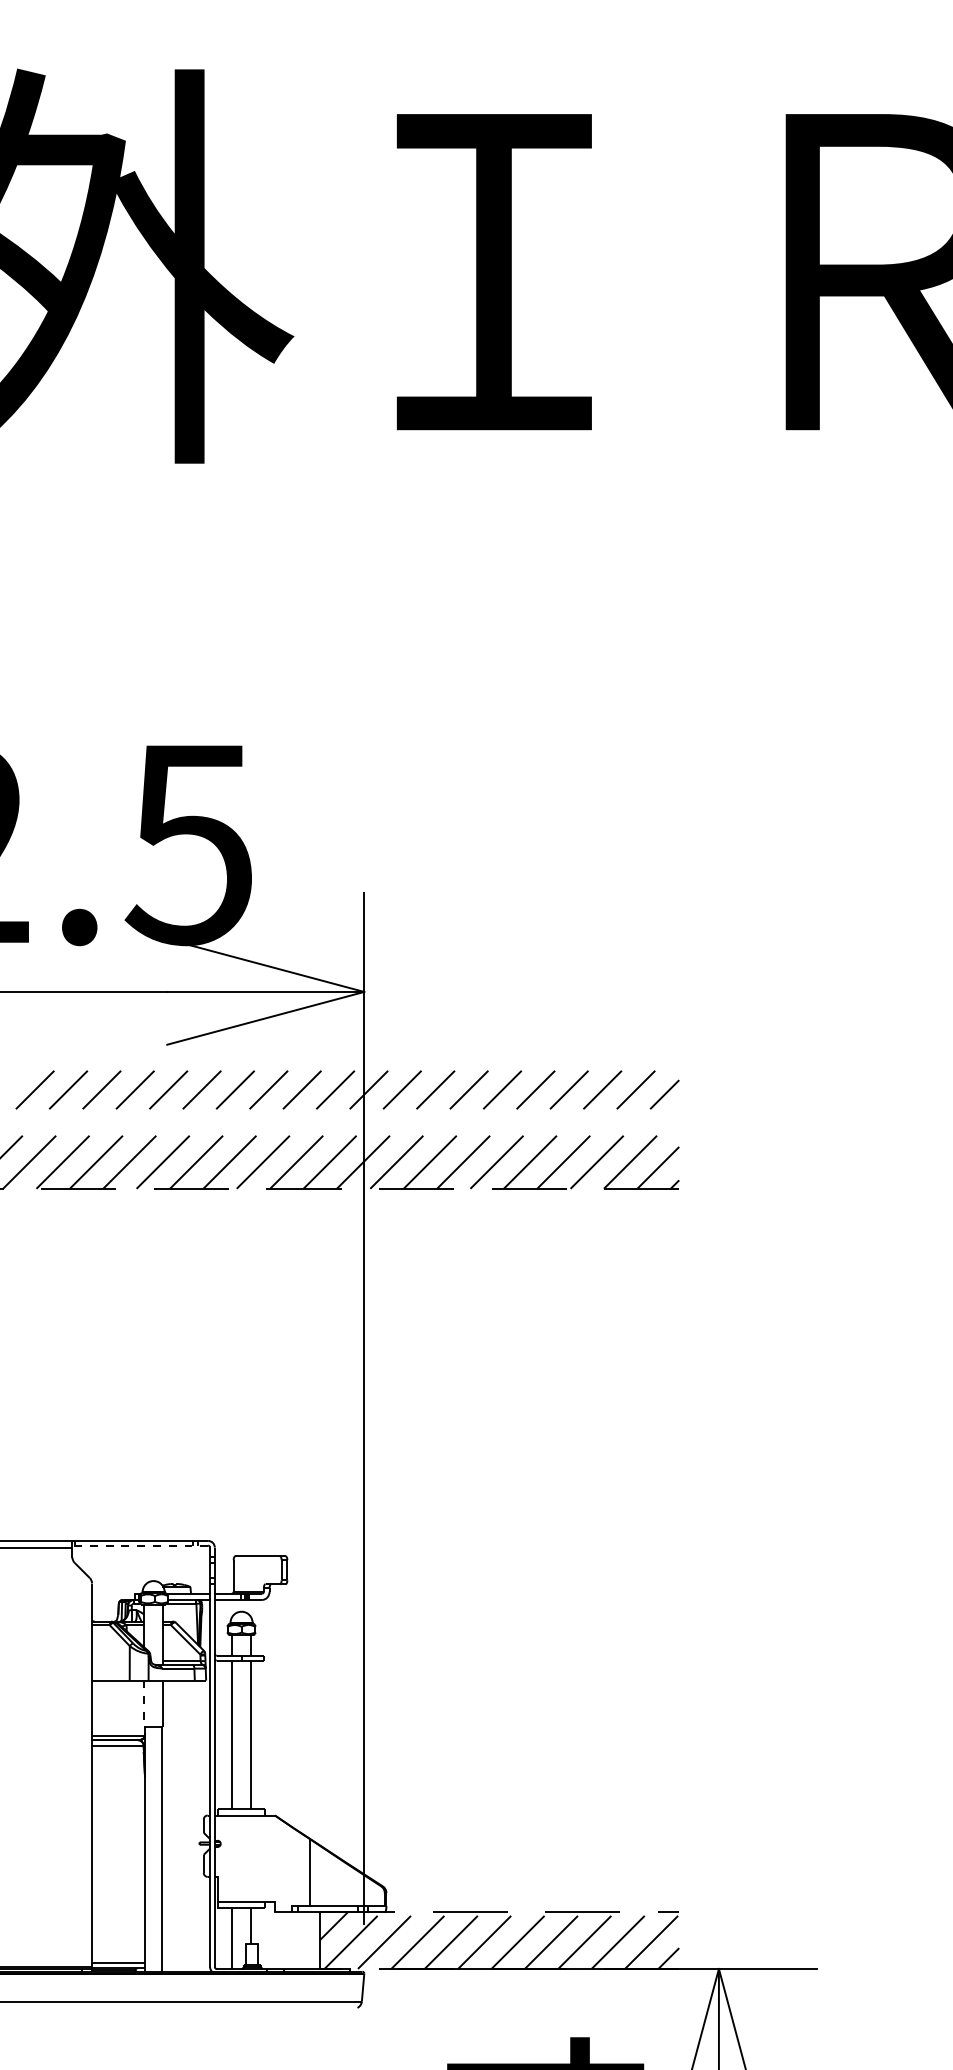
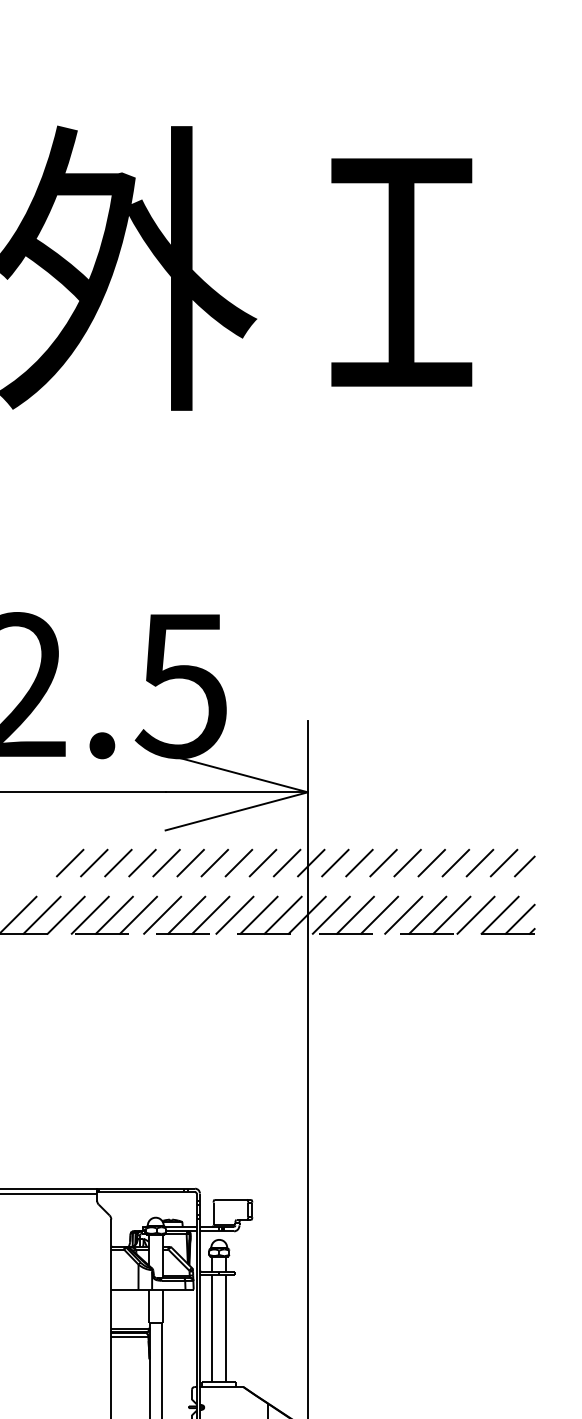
line: (140, 1545) -> (146, 1192), dashed -> solid
line: (143, 1704) -> (148, 1306), dashed -> solid

